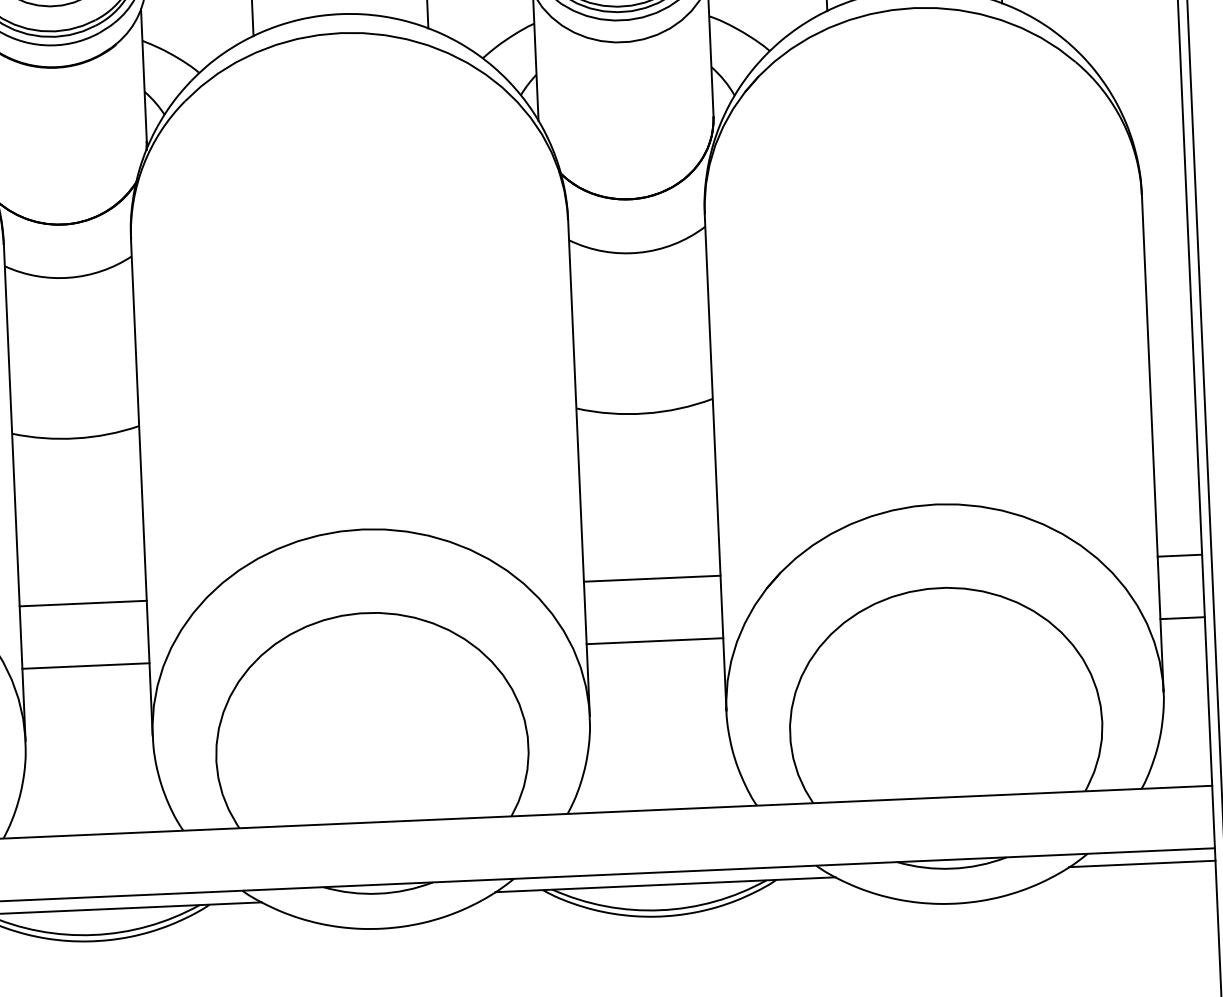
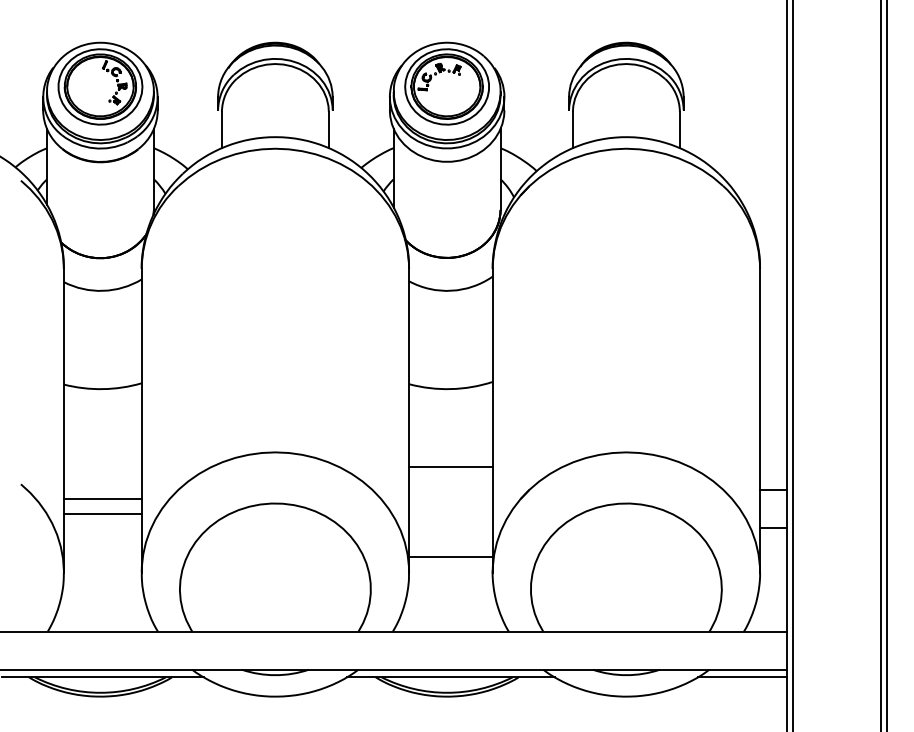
line: (651, 579) -> (450, 467), moved
line: (82, 604) -> (102, 514), moved
line: (654, 641) -> (450, 557), moved
line: (85, 666) -> (102, 499), moved

